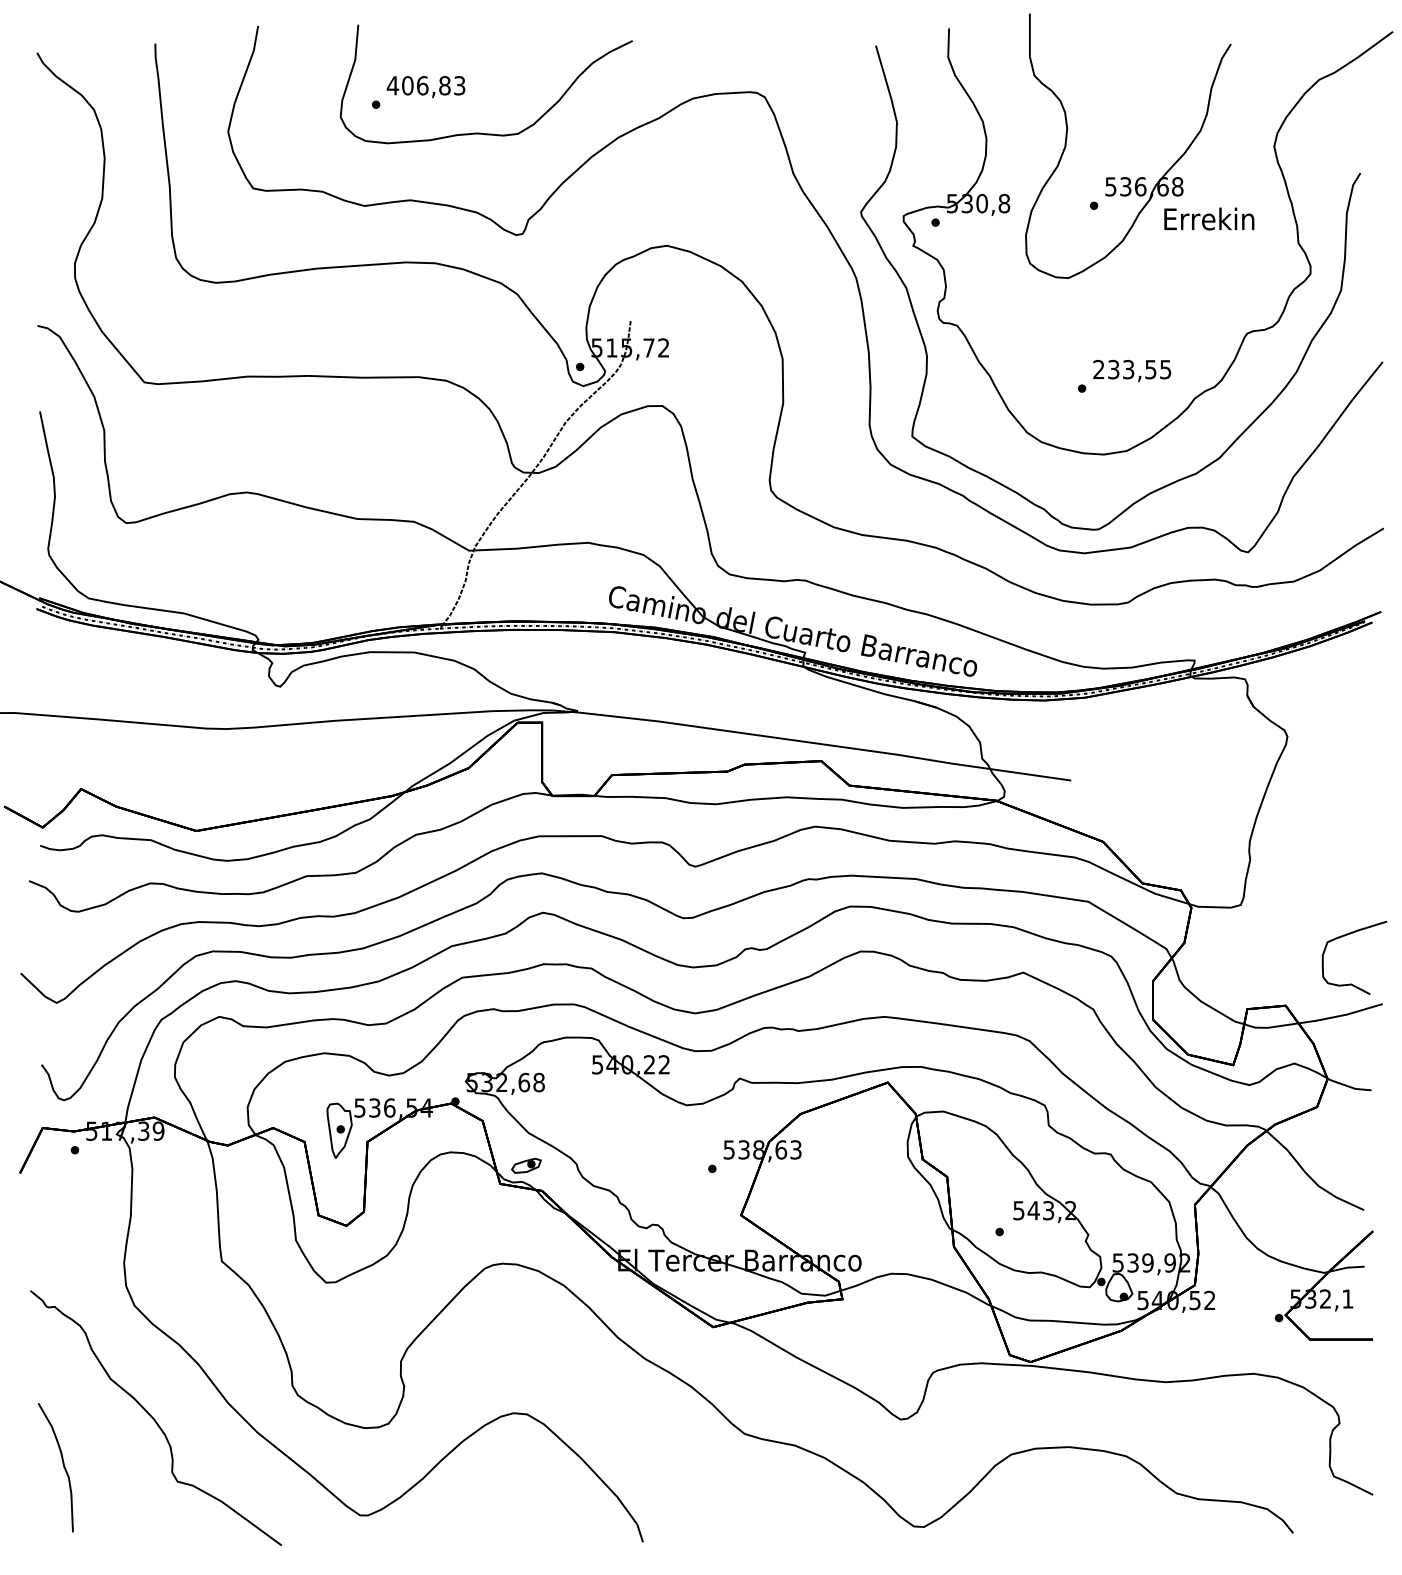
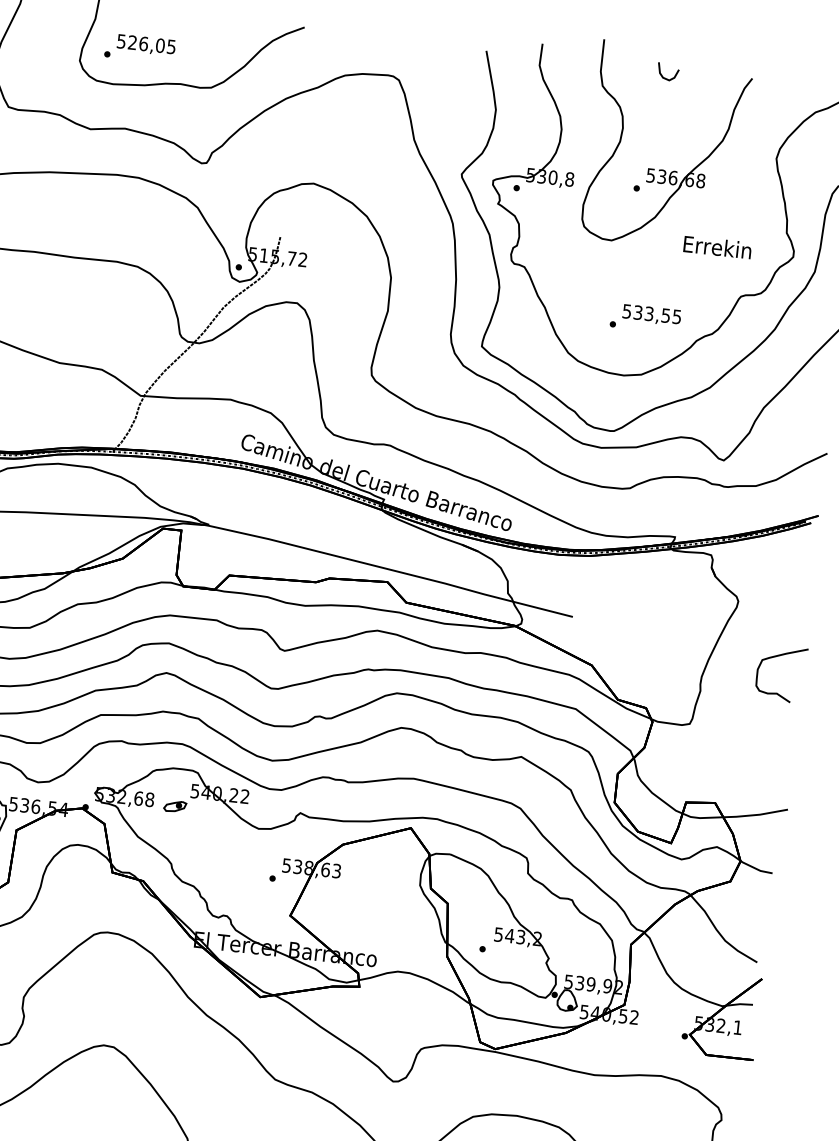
curve: (1112, 53) -> (662, 75), added
text: (425, 85) -> (145, 43), 406,83 -> 526,05
text: (1209, 218) -> (717, 247), moved
text: (1098, 369) -> (626, 311), 233,55 -> 533,55
curve: (1347, 935) -> (777, 656), moved
part: (526, 1165) -> (175, 806), moved

